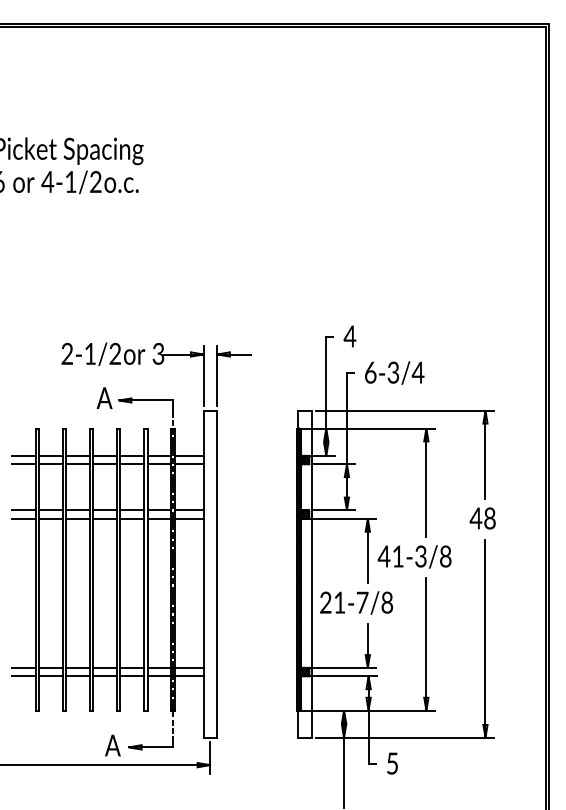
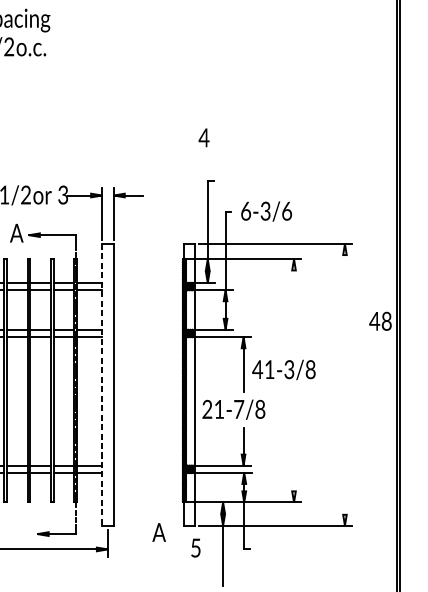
text: (349, 336) -> (203, 137), moved
text: (417, 372) -> (286, 211), 6-3/4 -> 6-3/6
line: (485, 454) -> (344, 281), removed
line: (426, 482) -> (294, 305), removed
text: (482, 518) -> (380, 321), moved
line: (203, 574) -> (101, 385), solid -> dashed
line: (485, 638) -> (344, 440), removed
line: (426, 643) -> (294, 444), removed
text: (112, 745) -> (158, 532), moved
text: (392, 763) -> (195, 548), moved

